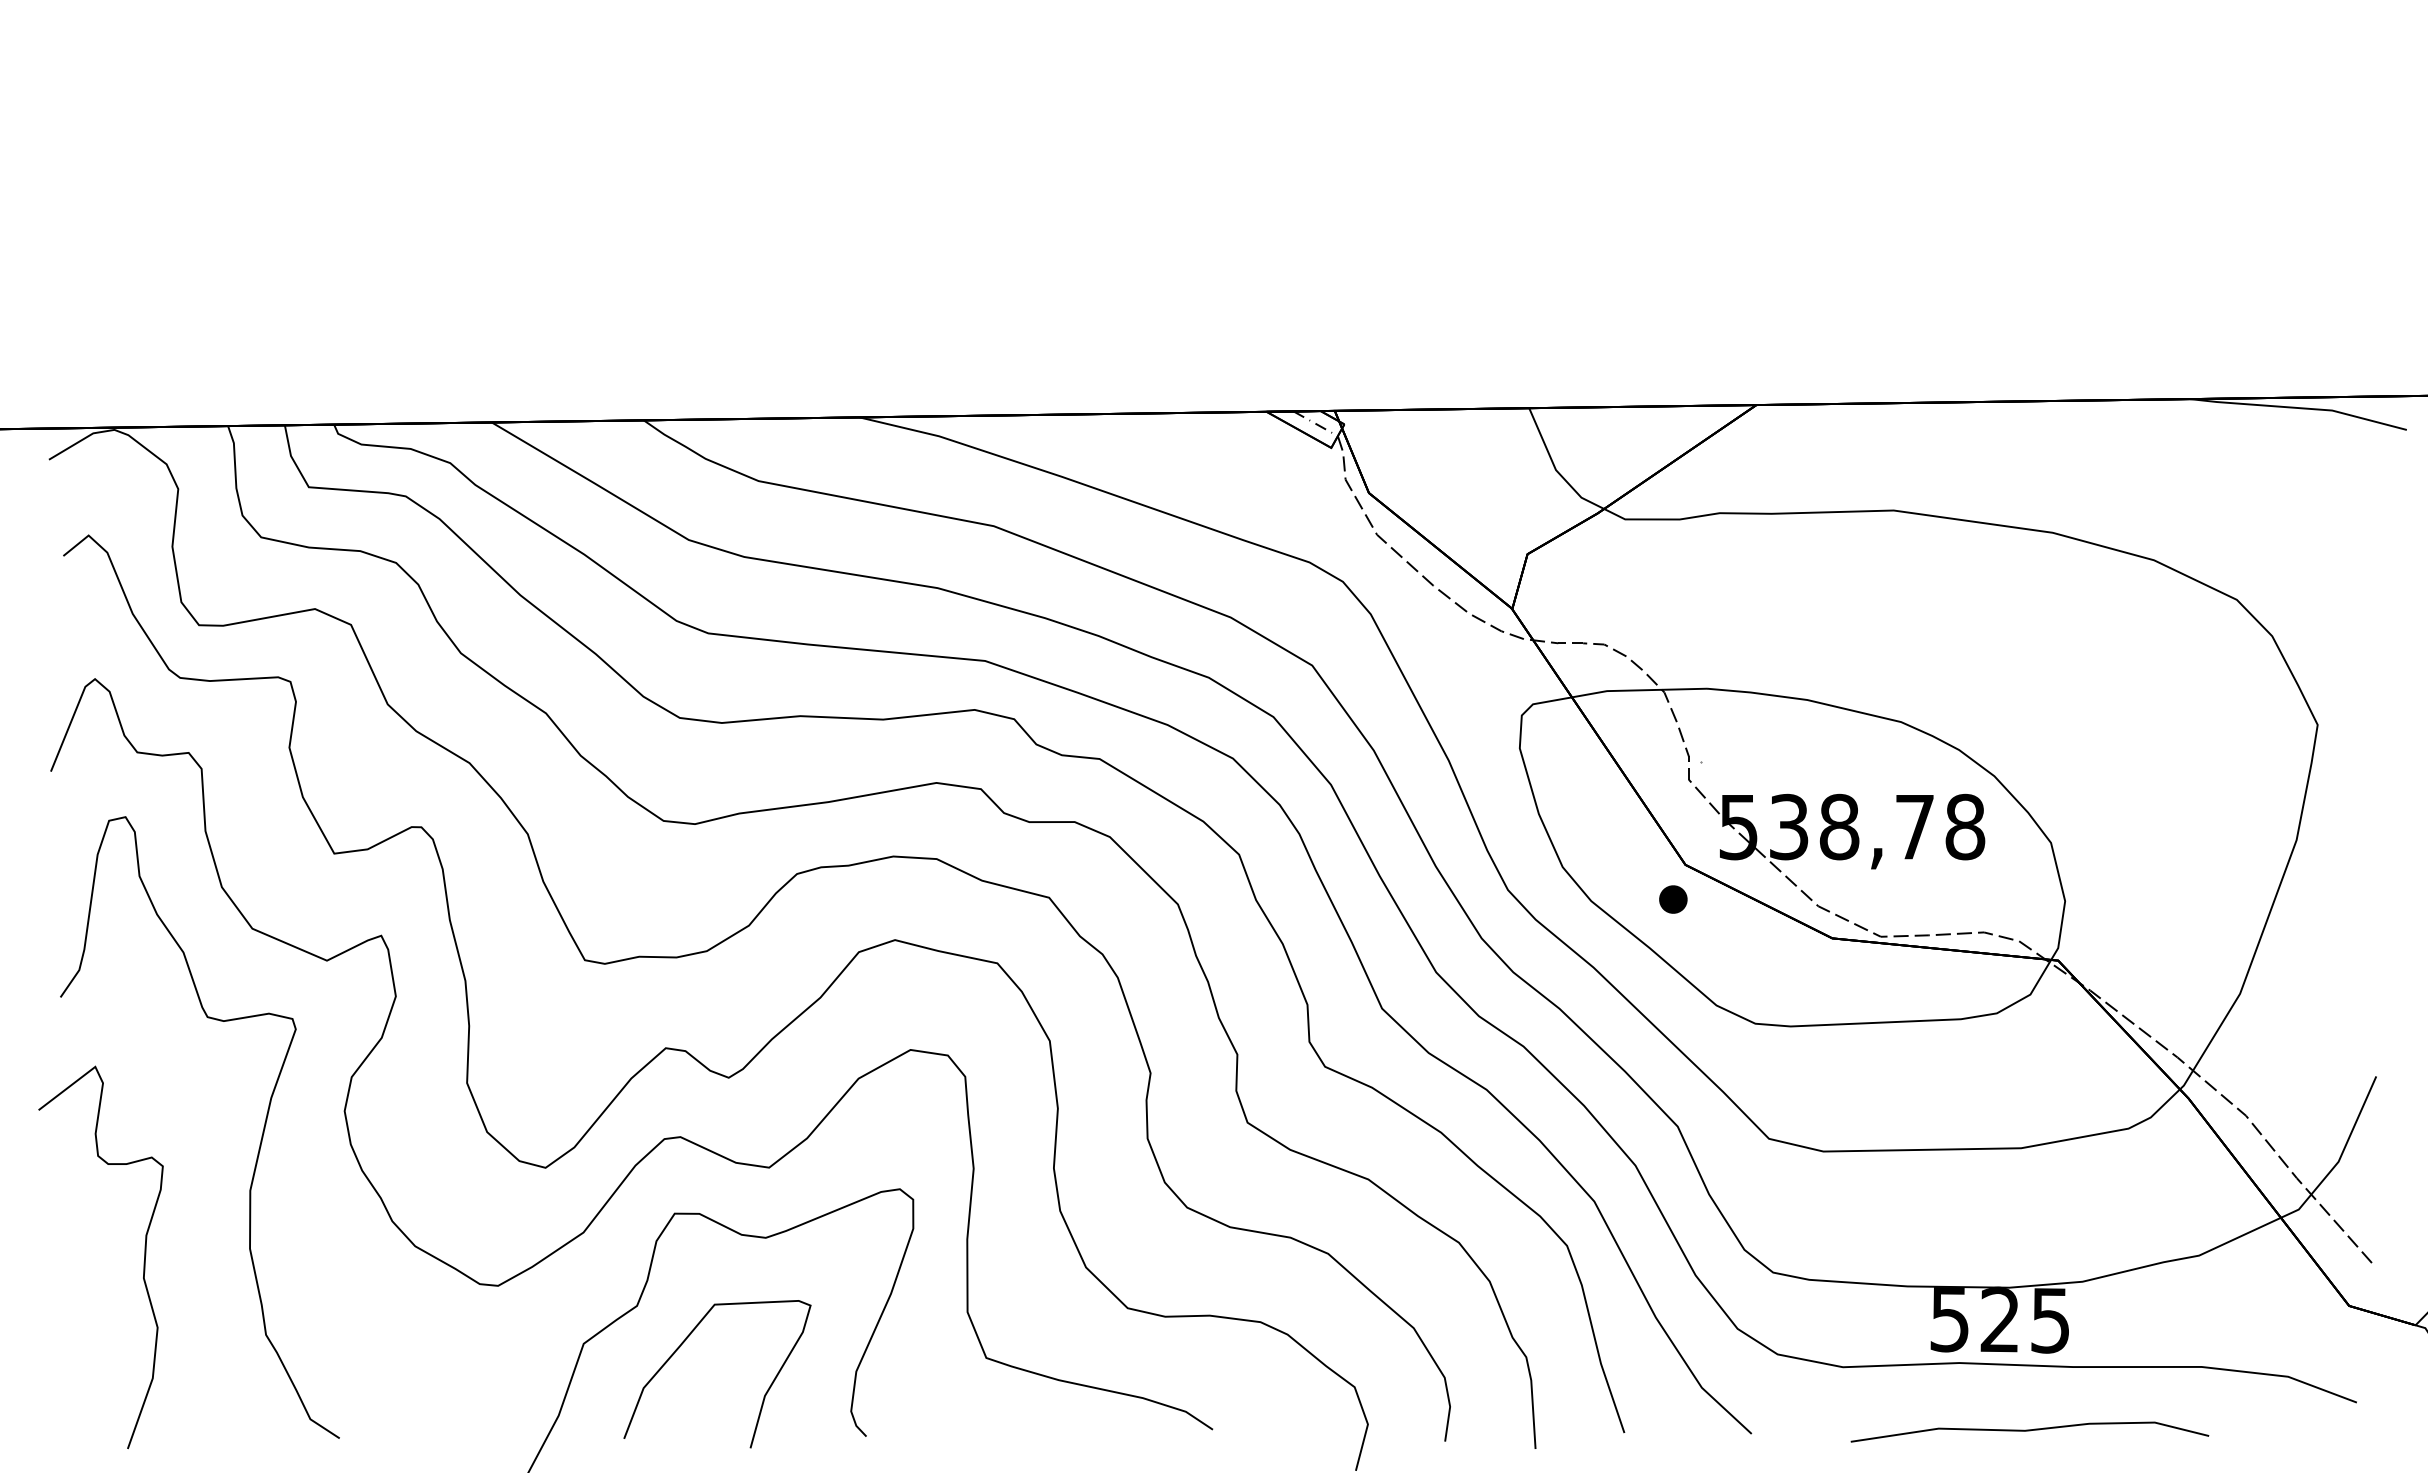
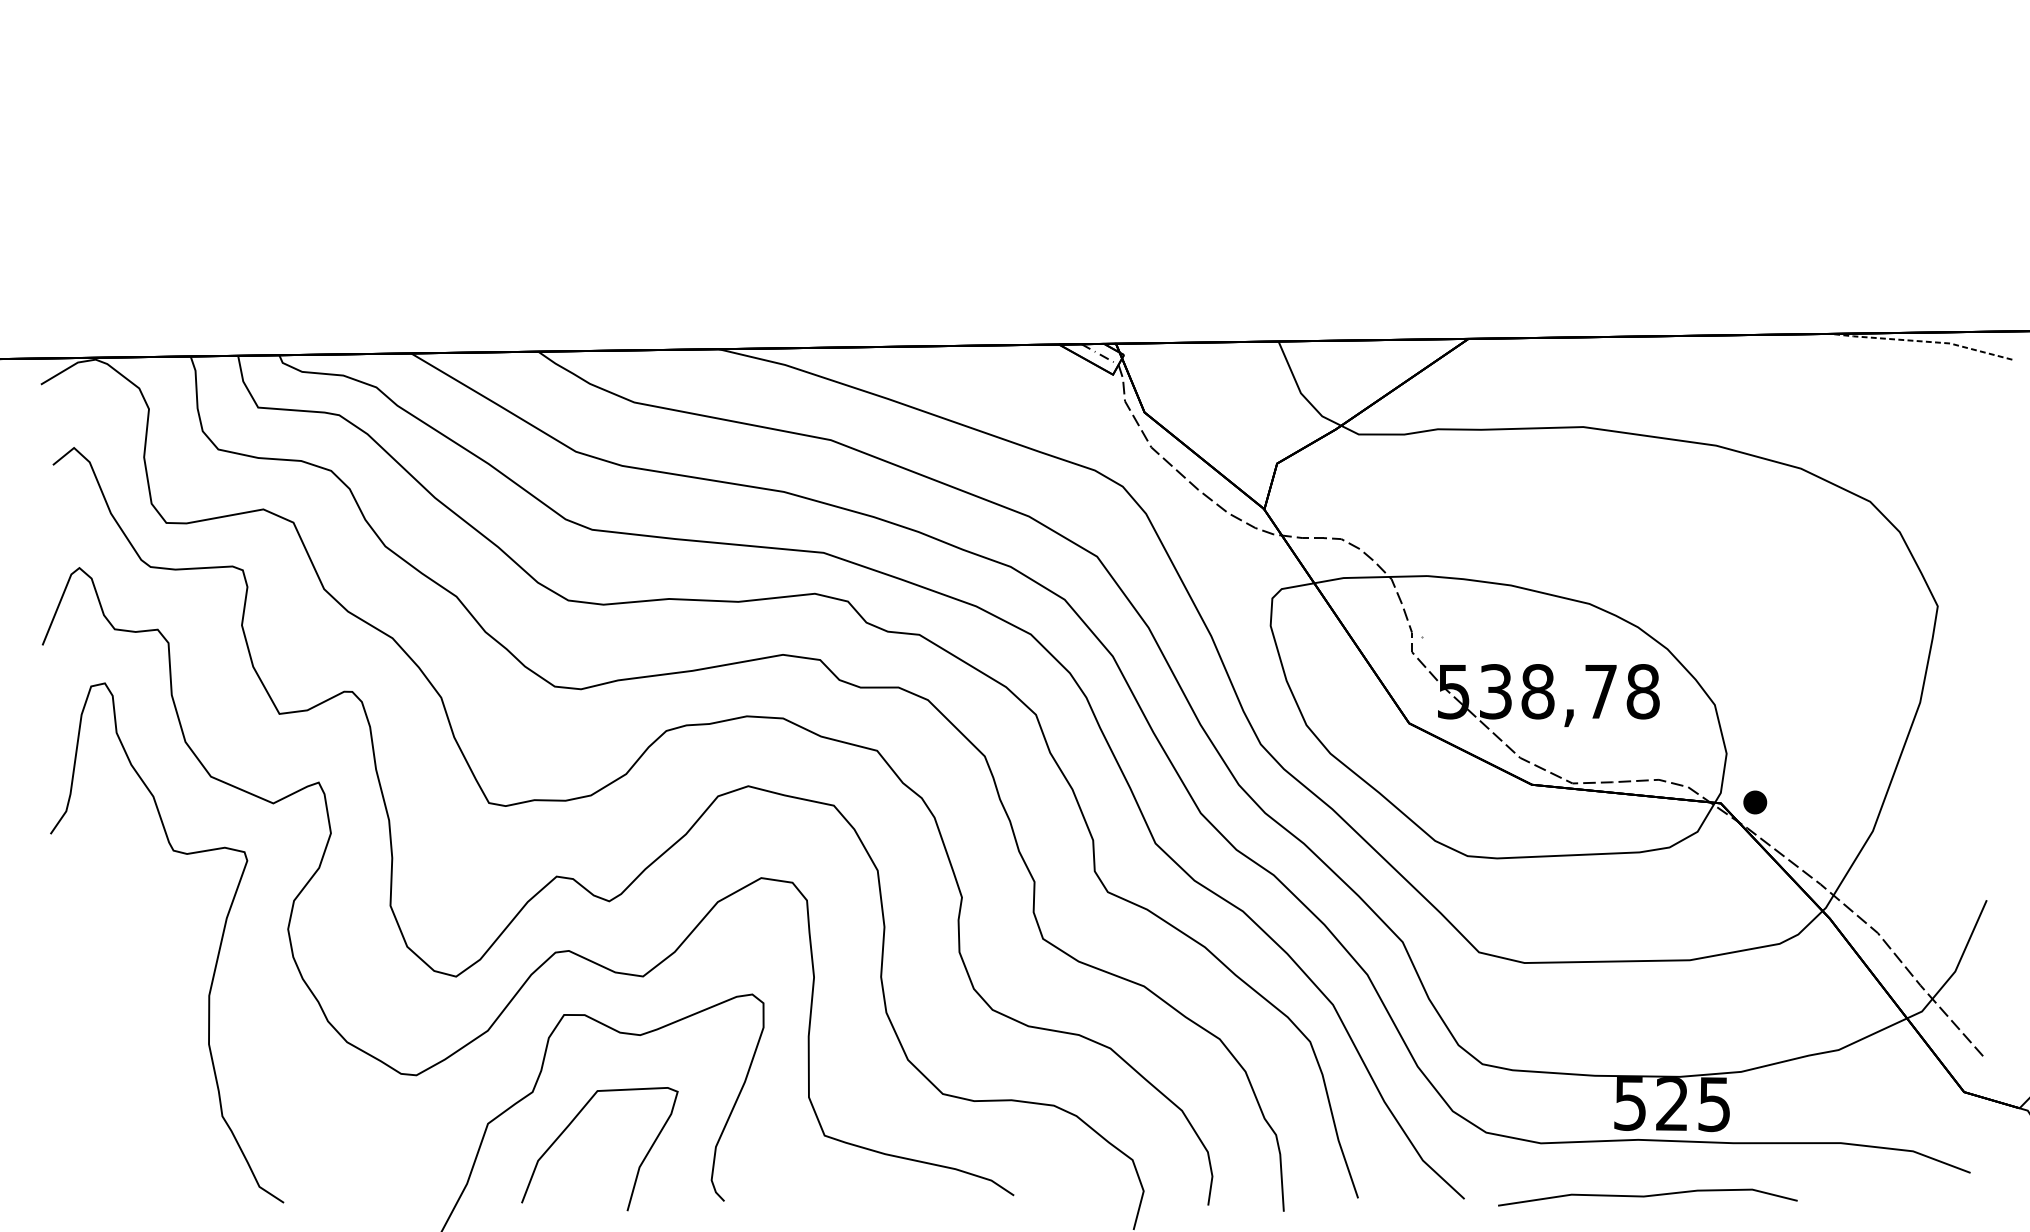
line: (2299, 408) -> (1922, 341), solid -> dashed
part: (1673, 899) -> (1755, 802), moved
curve: (143, 1261) -> (119, 1054), removed
curve: (2029, 1431) -> (1647, 1197), moved

